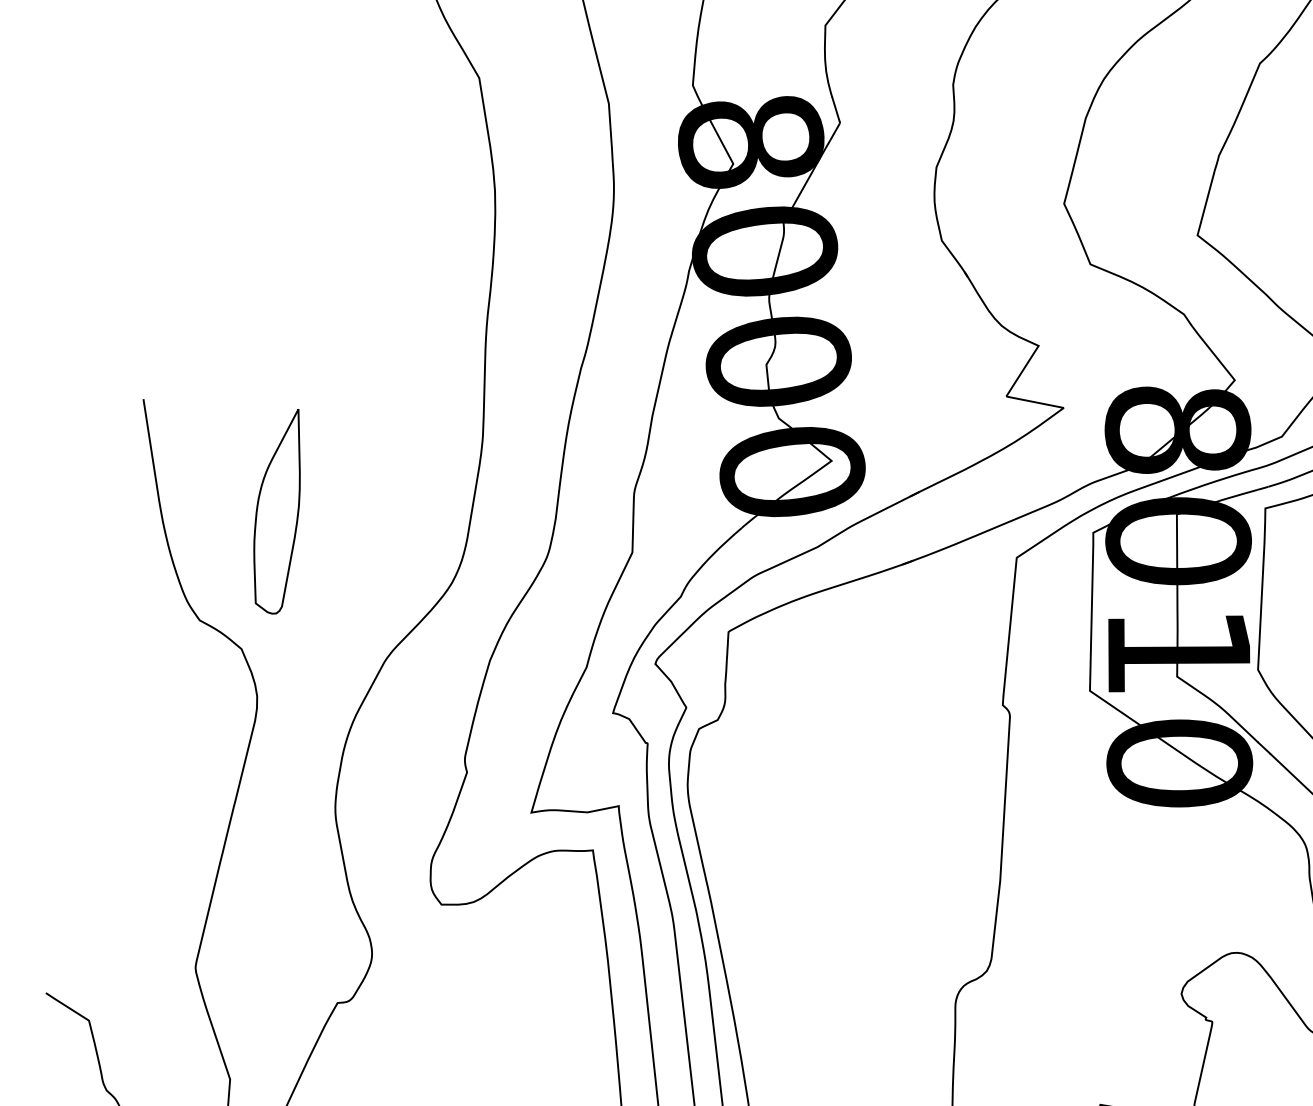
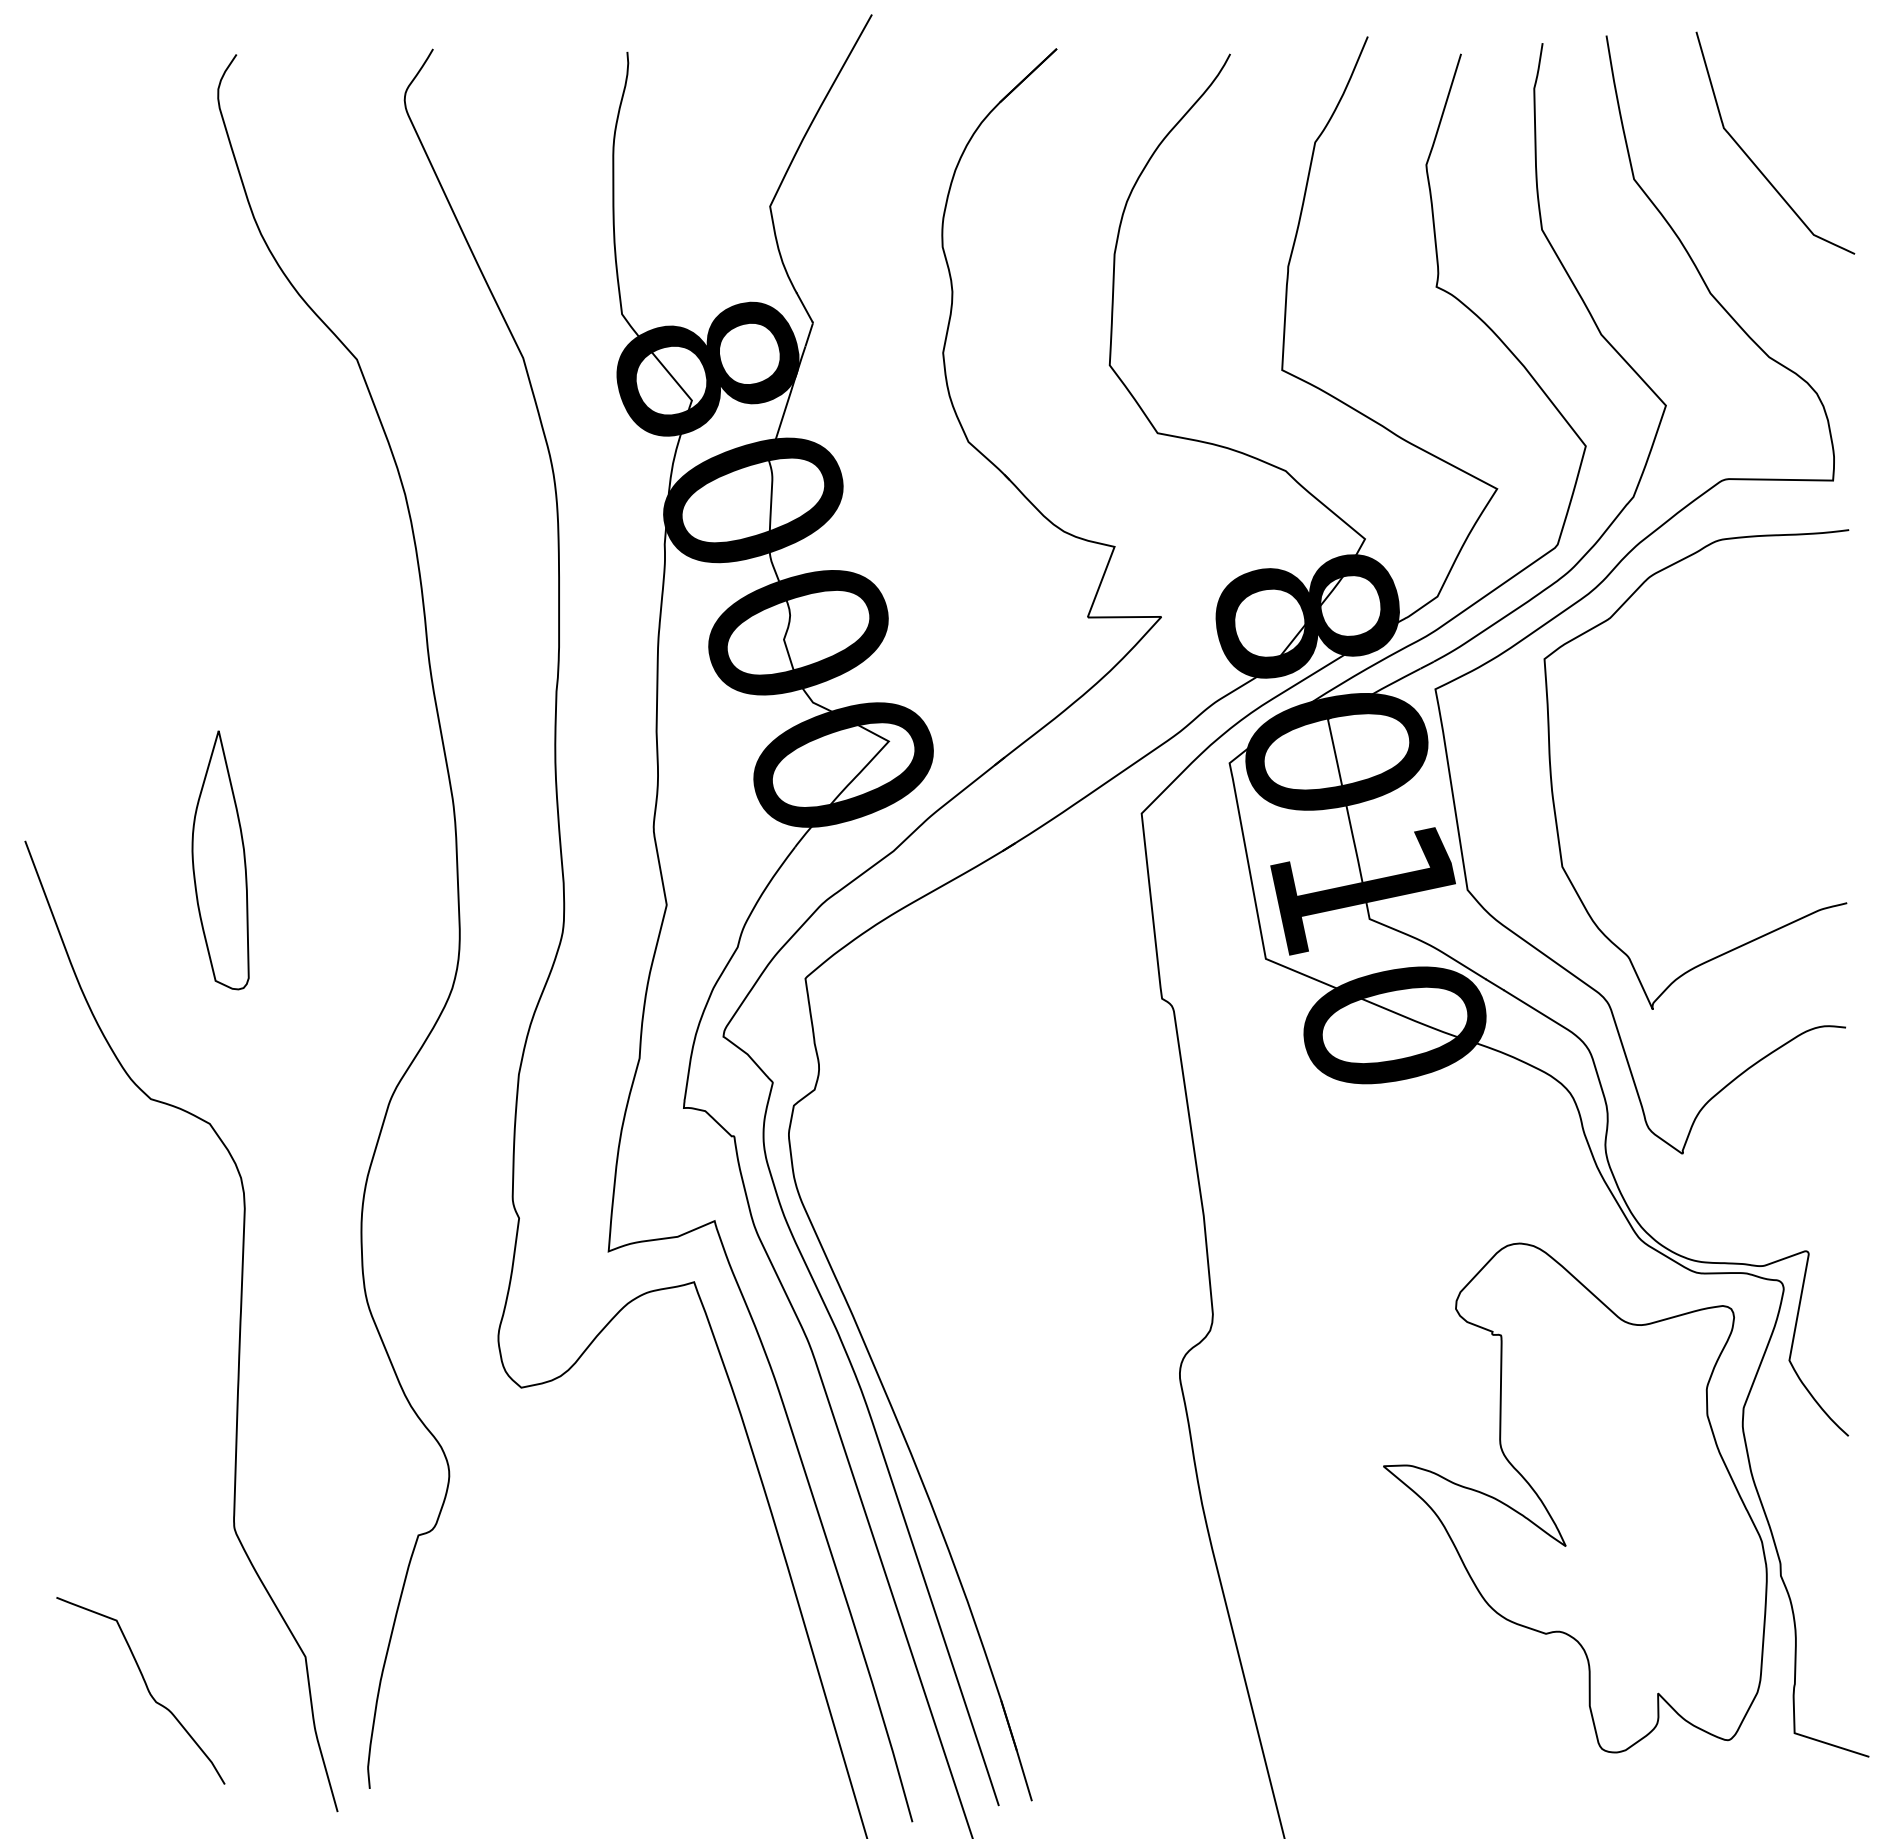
part: (278, 510) -> (220, 860), moved

